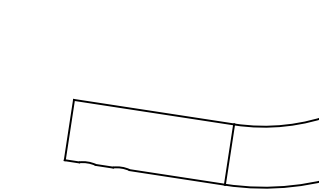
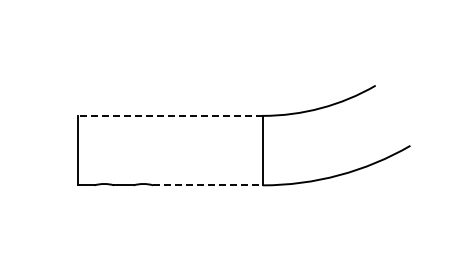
line: (154, 111) -> (170, 115), solid -> dashed
line: (176, 177) -> (207, 185), solid -> dashed

